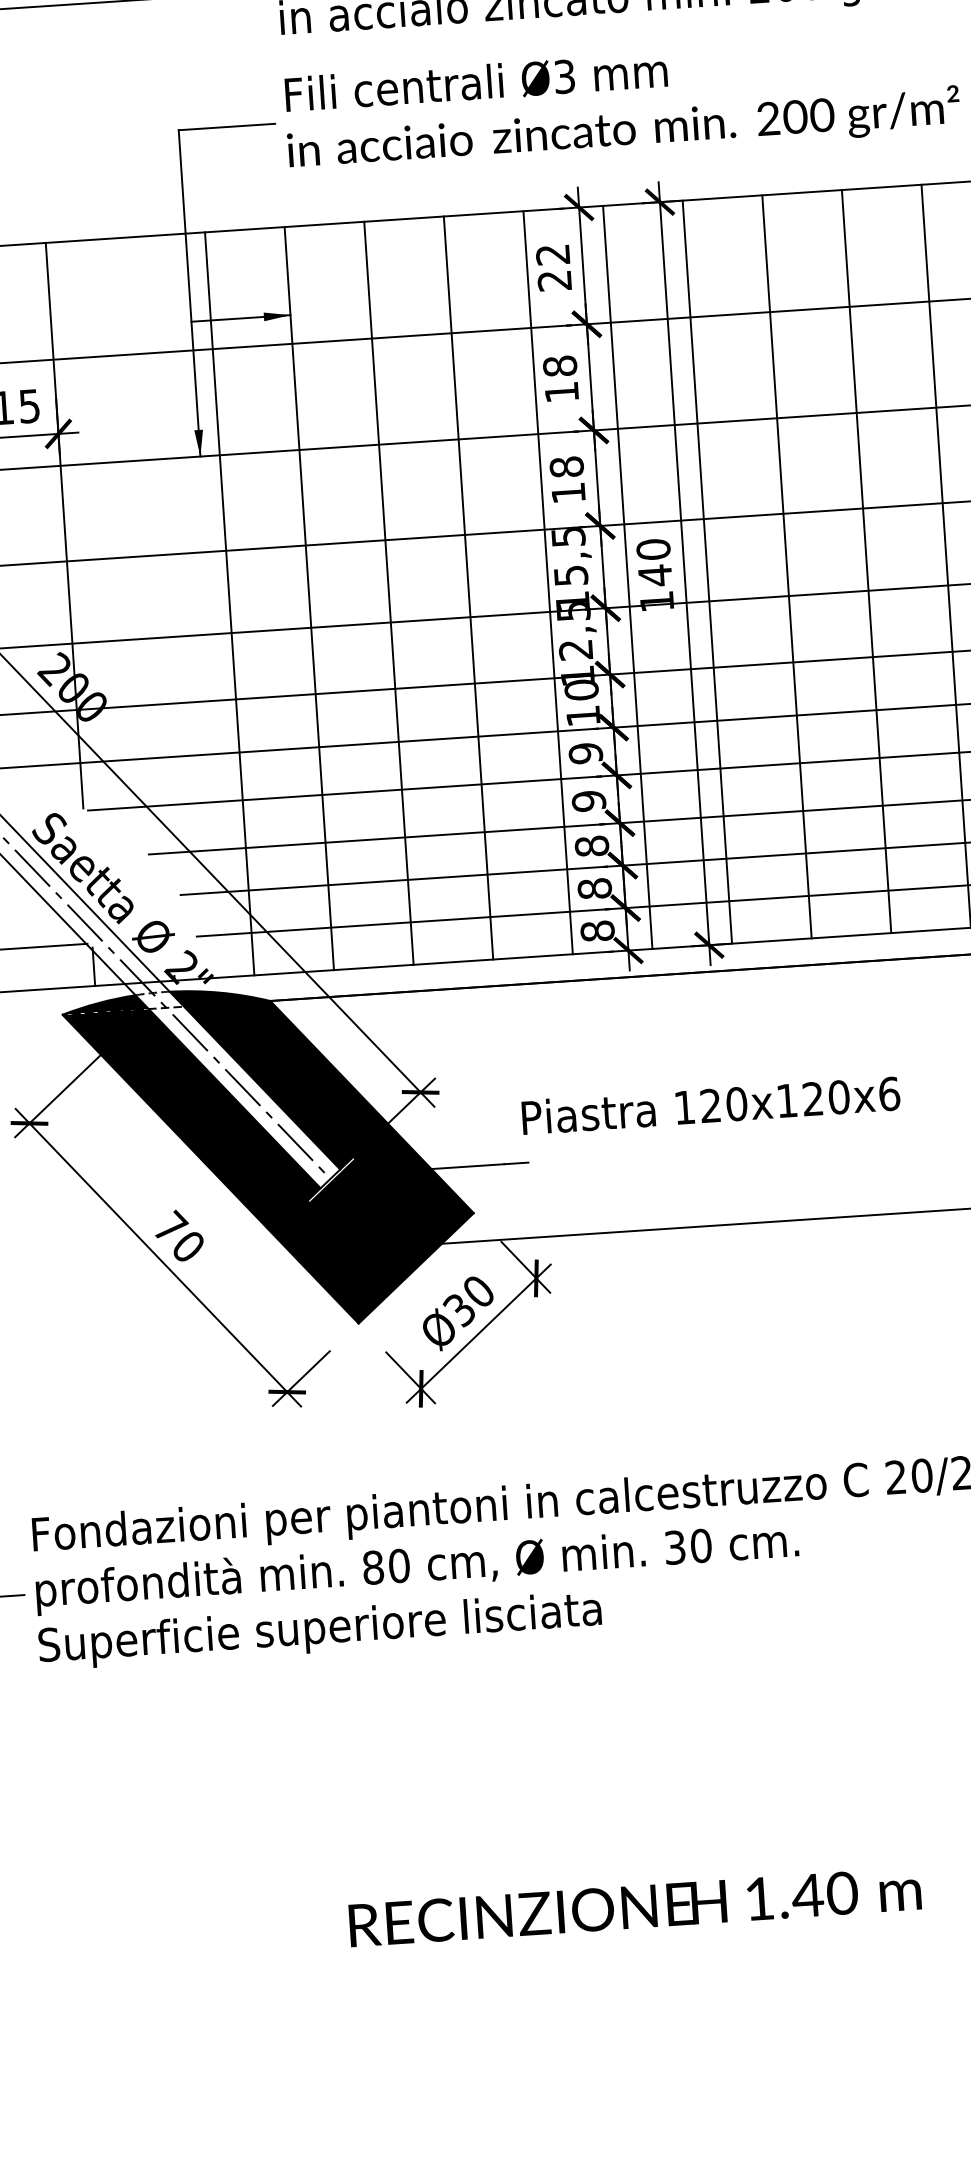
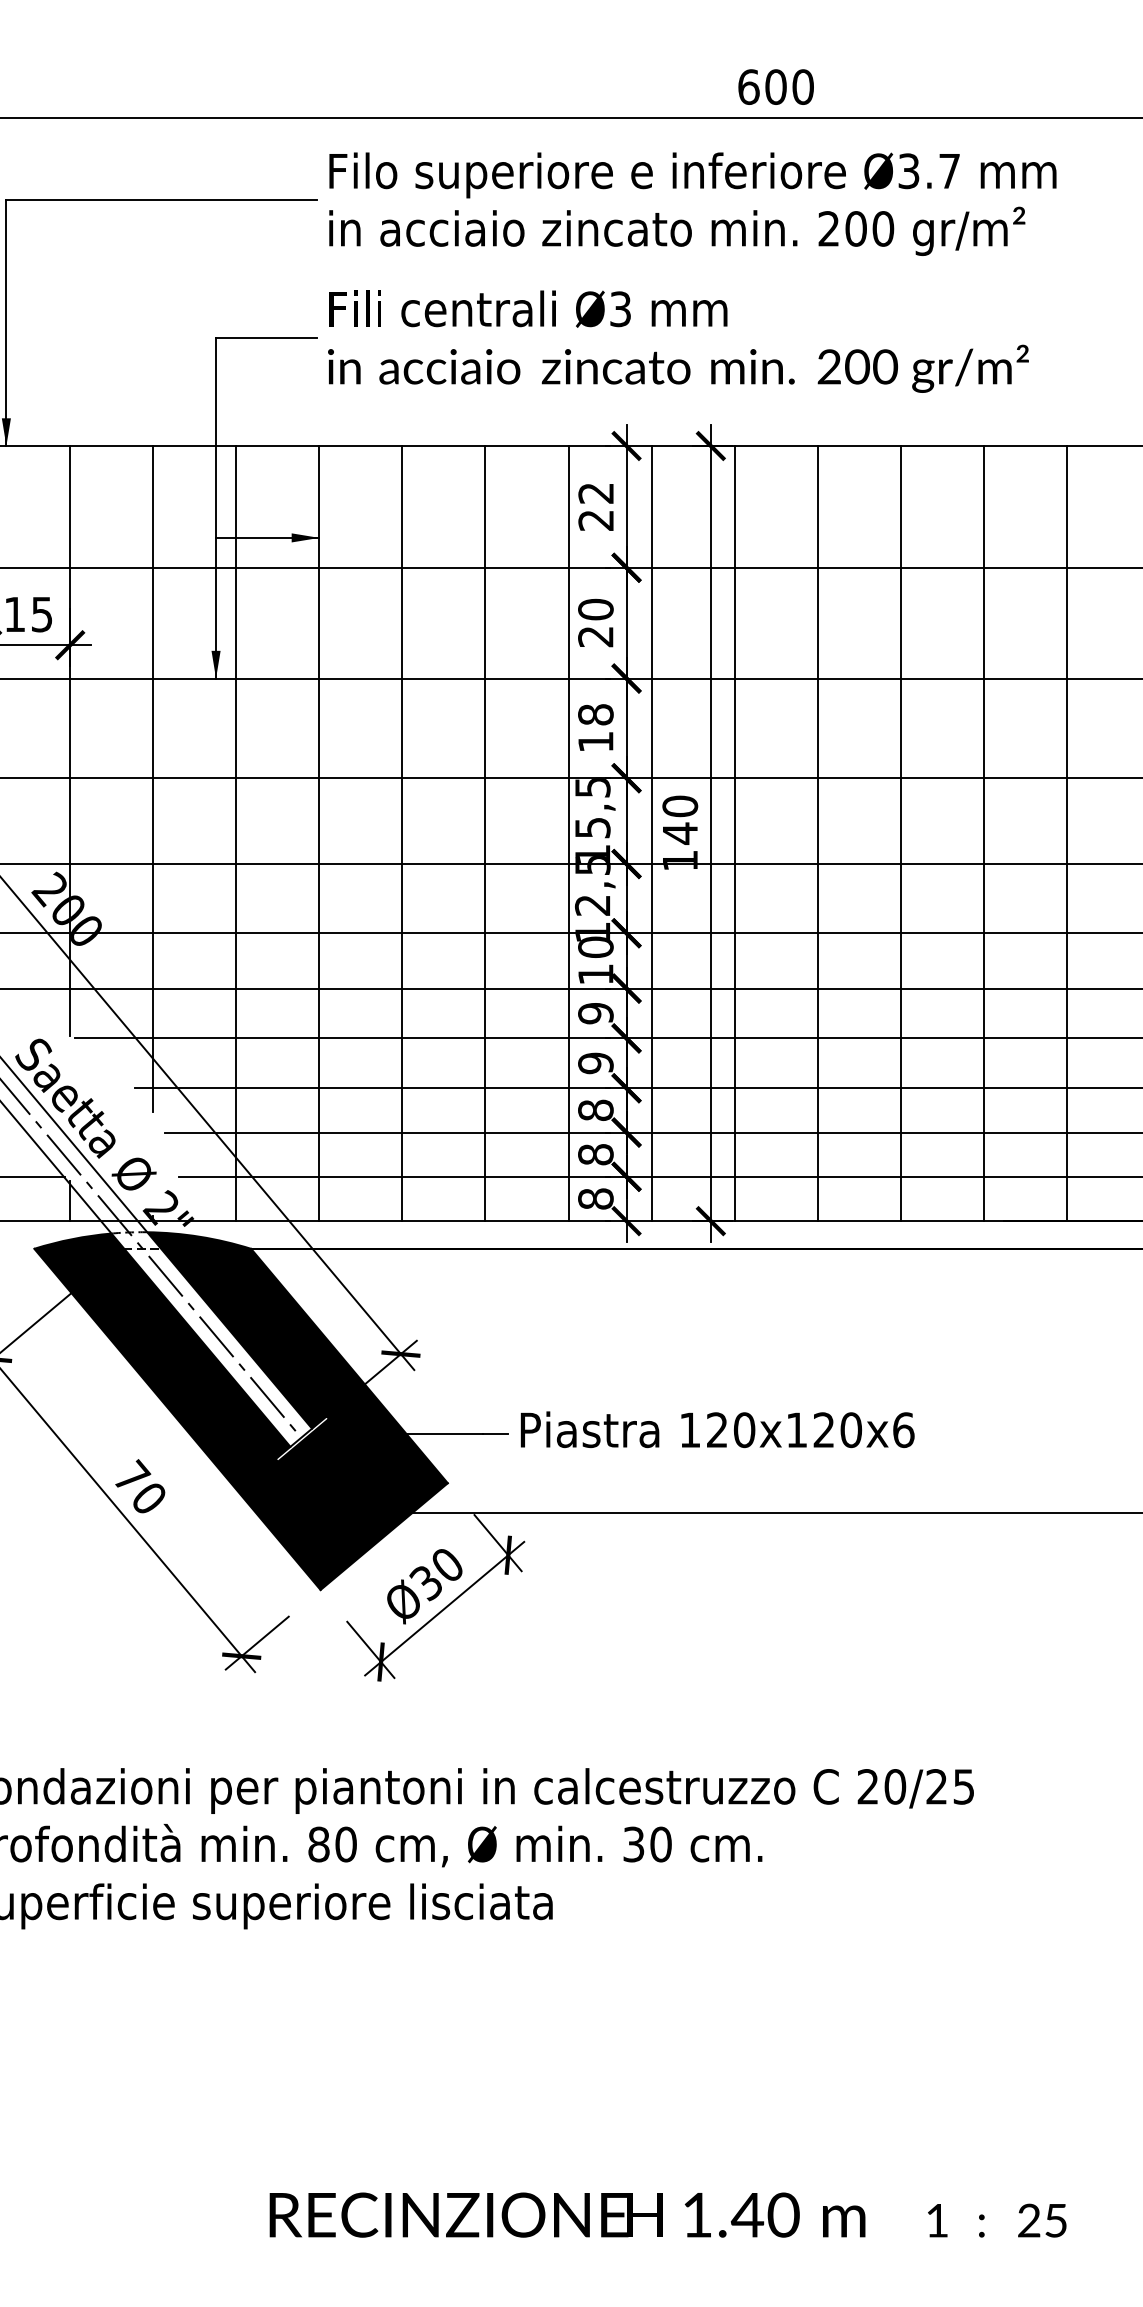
text: (560, 378) -> (595, 622), 18 -> 20
line: (146, 557) -> (153, 779), added
text: (710, 1105) -> (717, 1429), moved

